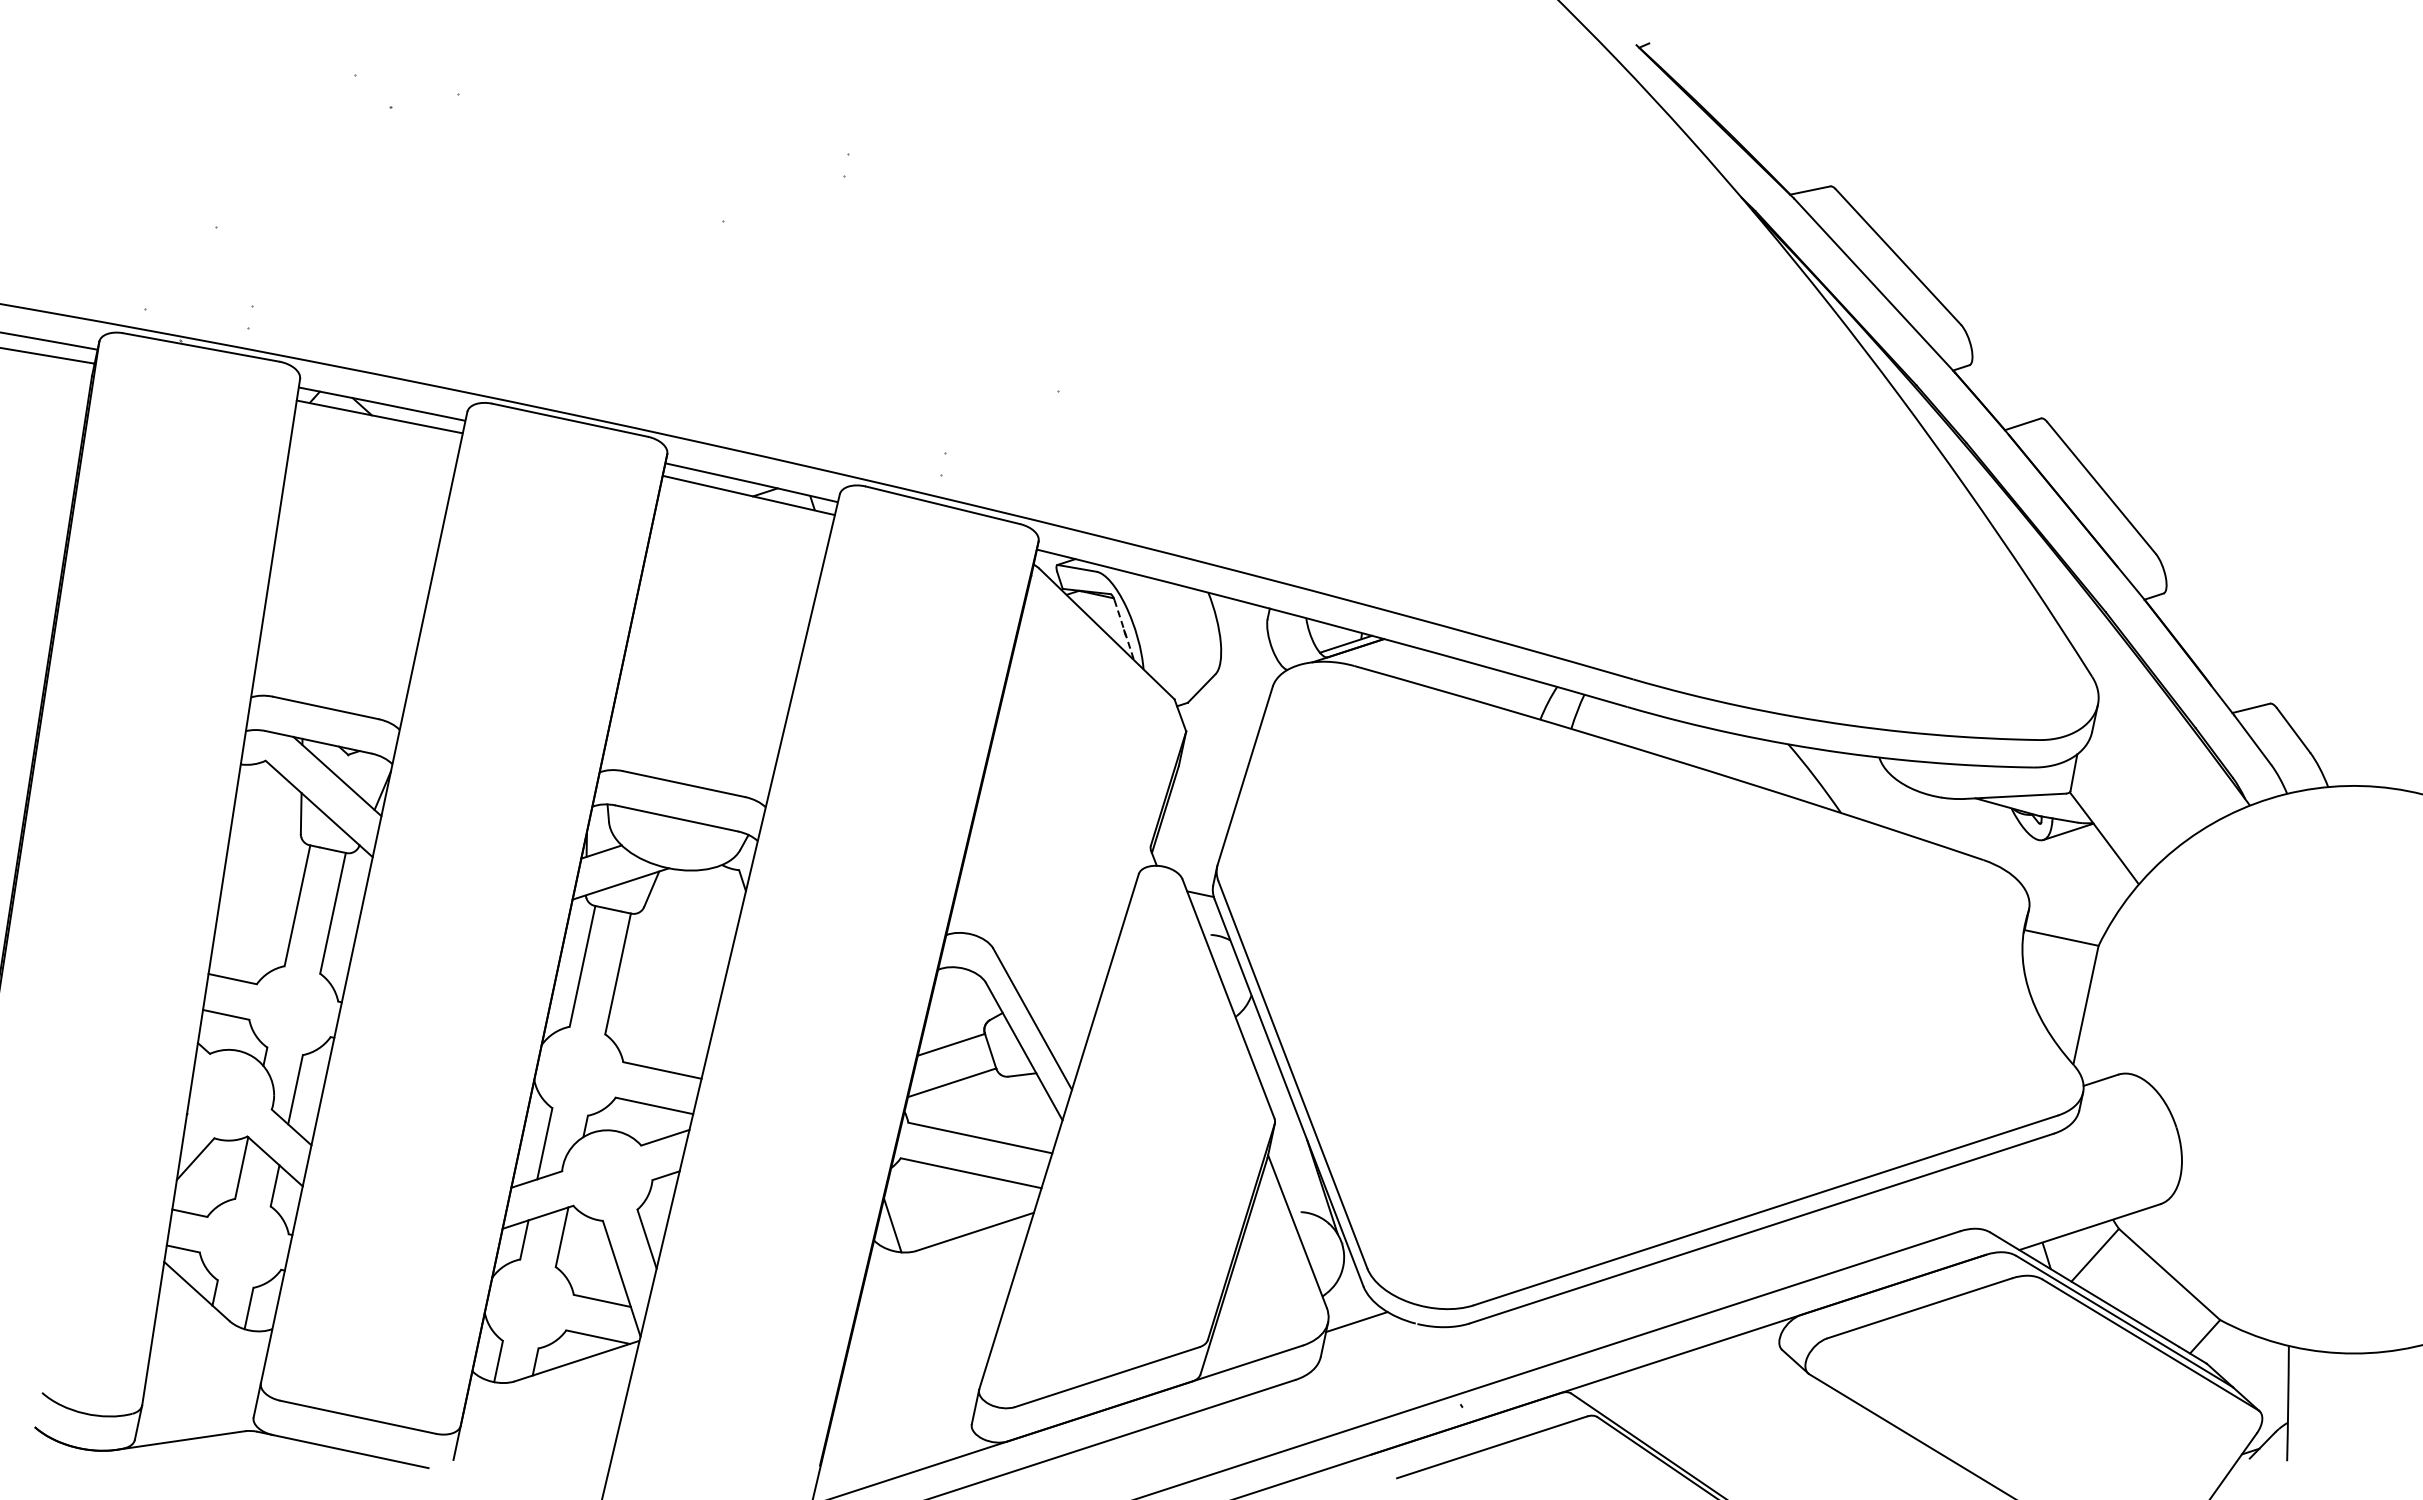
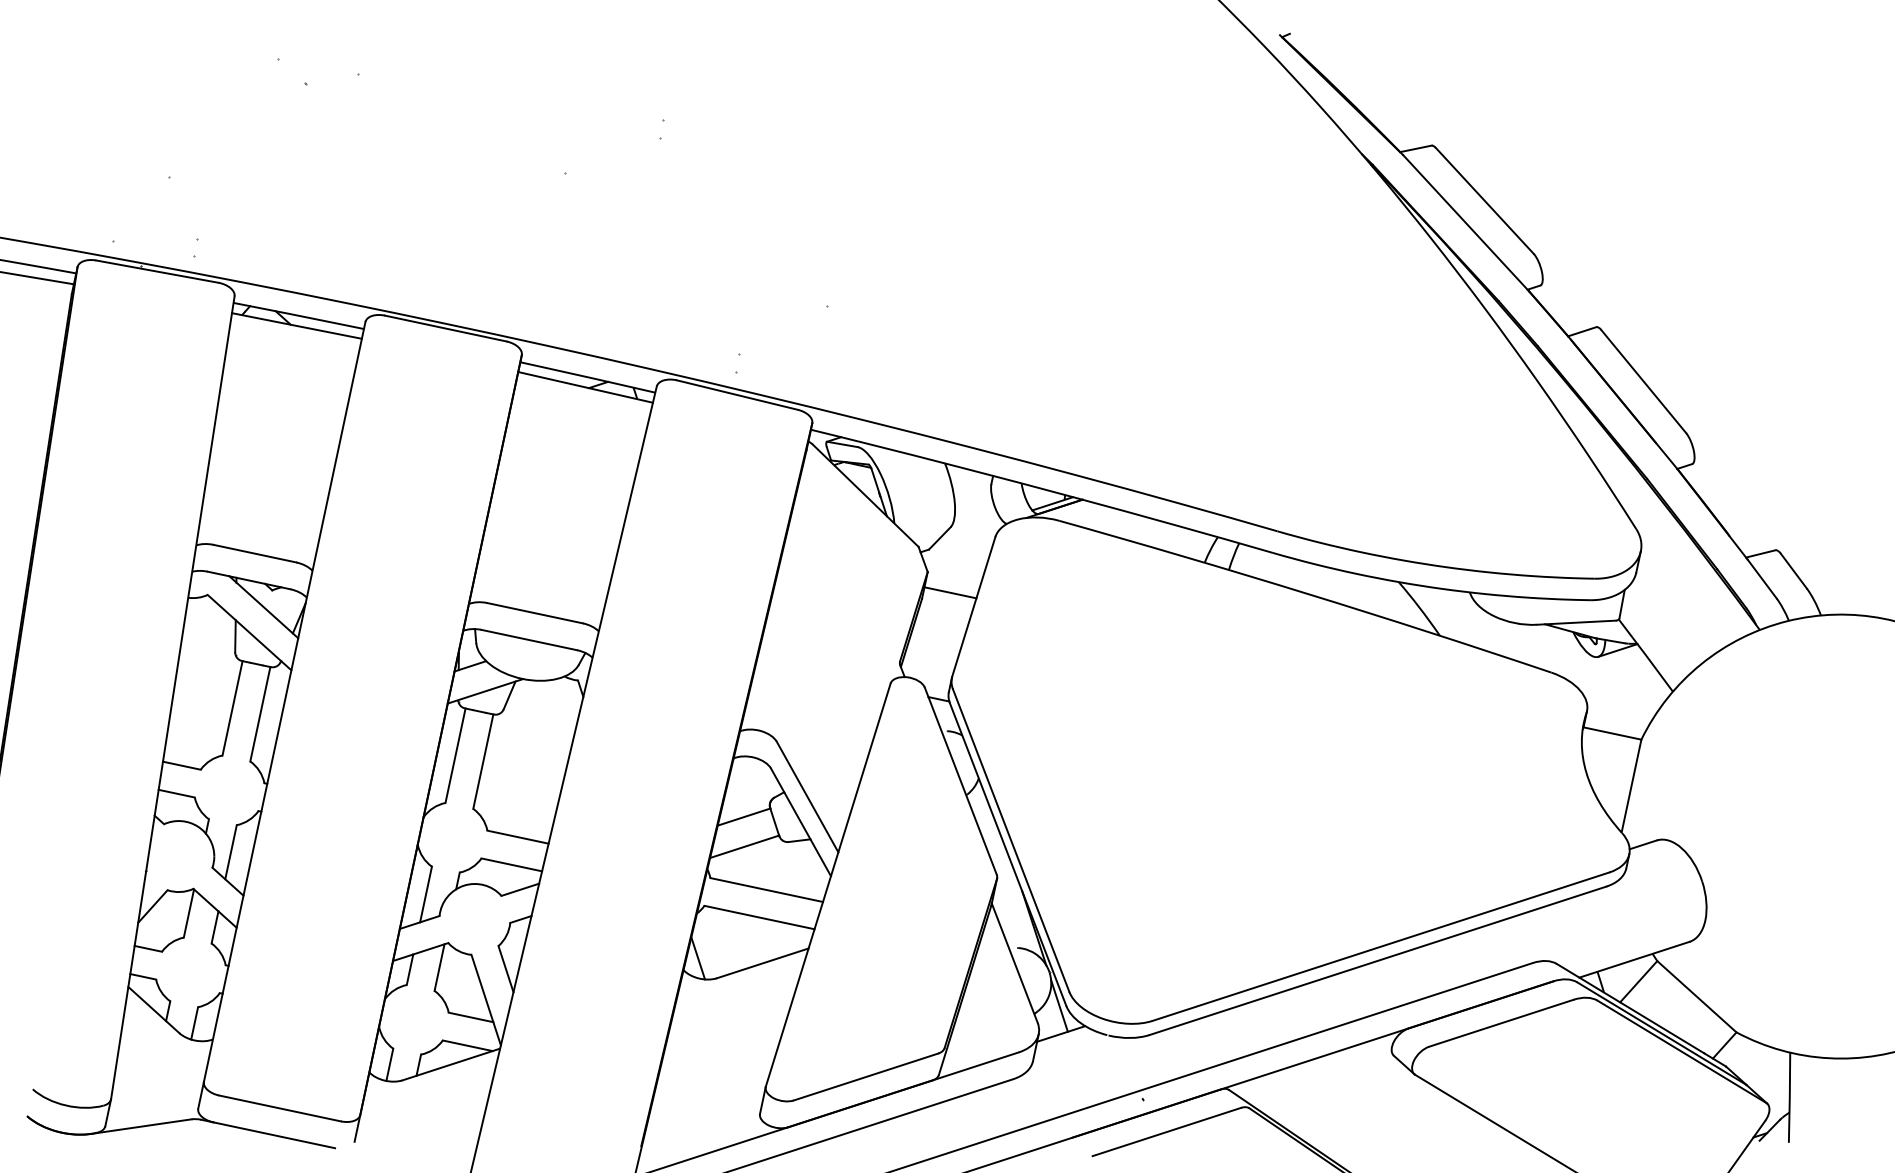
line: (1124, 630) -> (879, 493), dashed -> solid
line: (1215, 758) -> (950, 593), added
line: (1354, 1286) -> (1059, 1006), added

